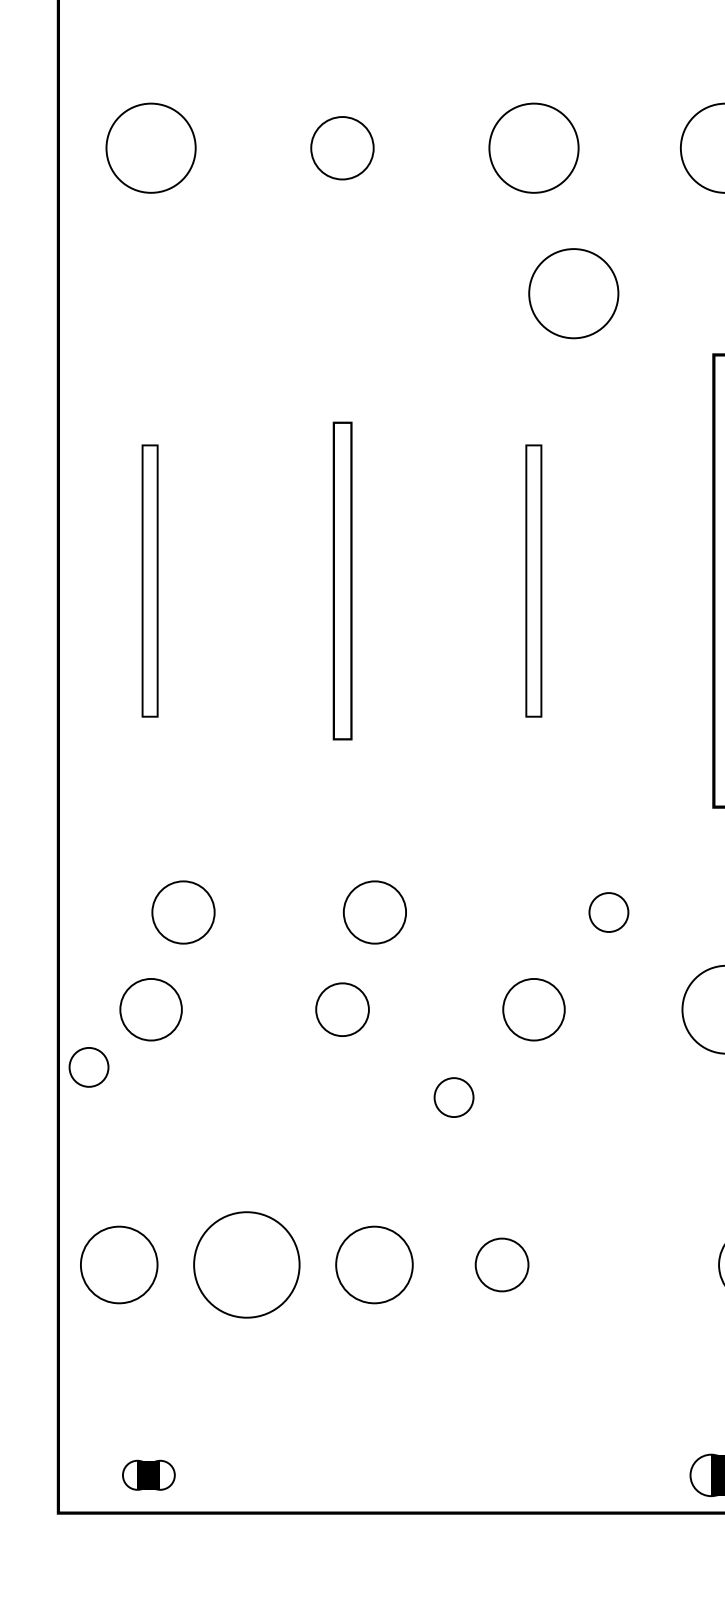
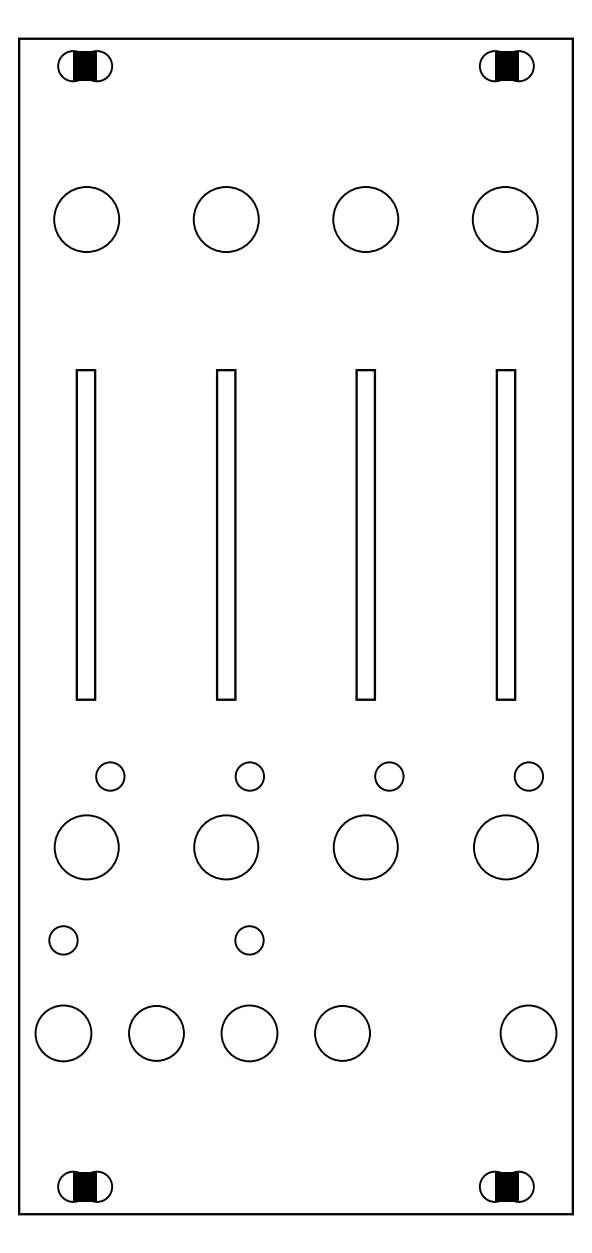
circle: (341, 148) -> (225, 219), size x1.43
circle: (573, 293) -> (394, 325), removed
part: (149, 580) -> (85, 534), size x1.67
part: (342, 580) -> (226, 534), size x1.43
part: (533, 580) -> (365, 534), size x1.67
circle: (183, 912) -> (110, 776), size x0.62
circle: (374, 912) -> (249, 776), size x0.62
circle: (609, 912) -> (389, 776), moved
circle: (150, 1009) -> (86, 847), size x1.43
circle: (342, 1009) -> (226, 847), size x1.67
circle: (533, 1009) -> (365, 847), size x1.43
circle: (89, 1067) -> (63, 940), moved
circle: (454, 1097) -> (249, 940), moved
circle: (502, 1263) -> (342, 1032), size x1.43
circle: (246, 1265) -> (156, 1033), size x0.71
part: (148, 1475) -> (84, 1186), size x1.43

